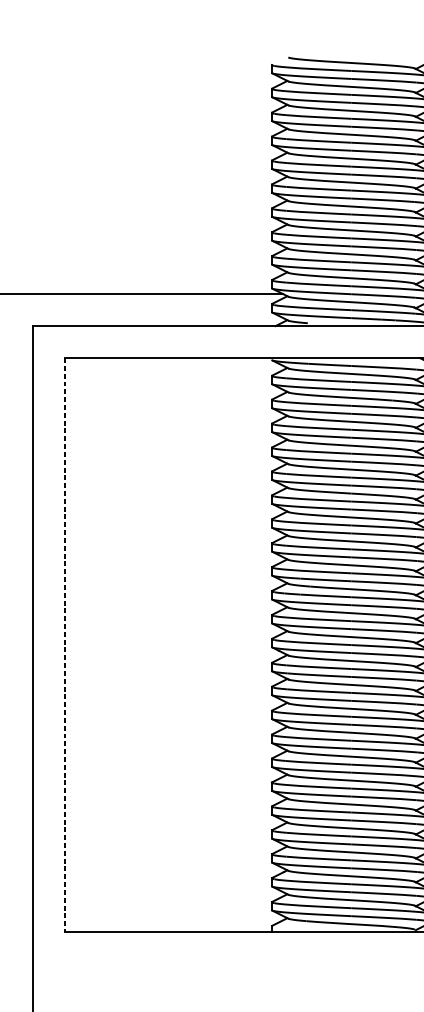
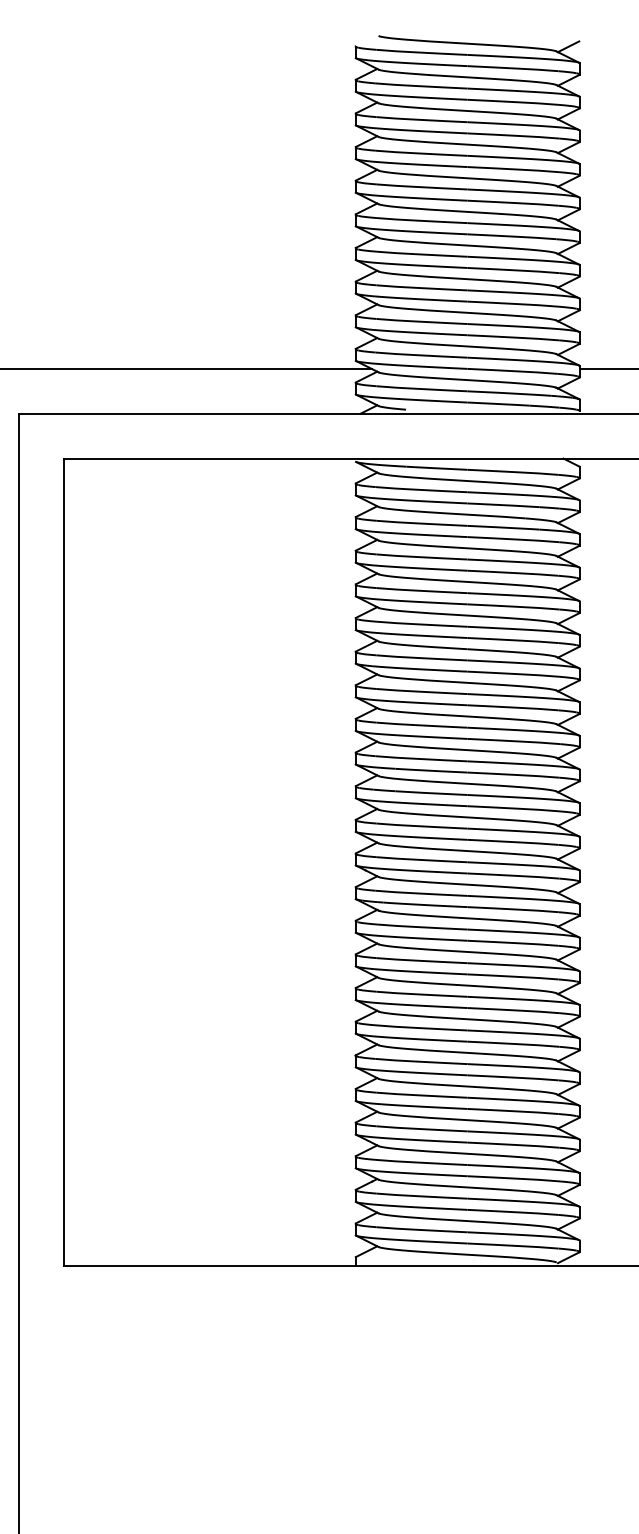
line: (64, 645) -> (63, 862), dashed -> solid

